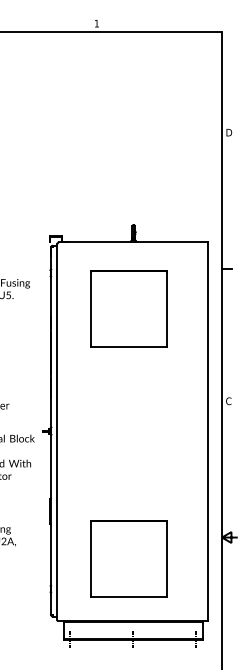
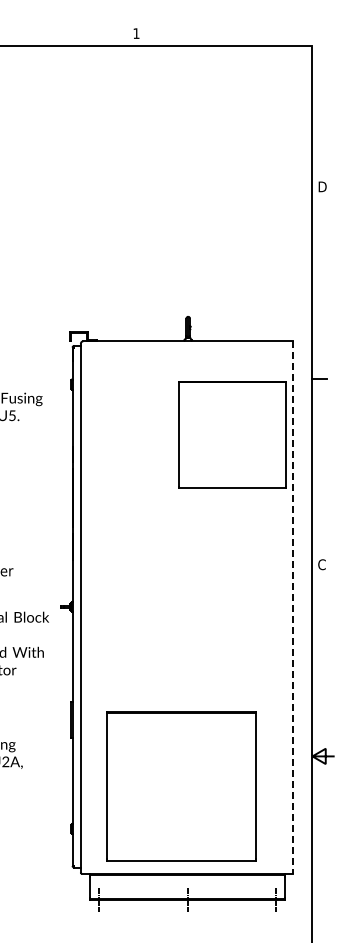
part: (128, 308) -> (232, 434), moved
line: (208, 432) -> (293, 608), solid -> dashed
part: (128, 558) -> (181, 786), size x1.4

